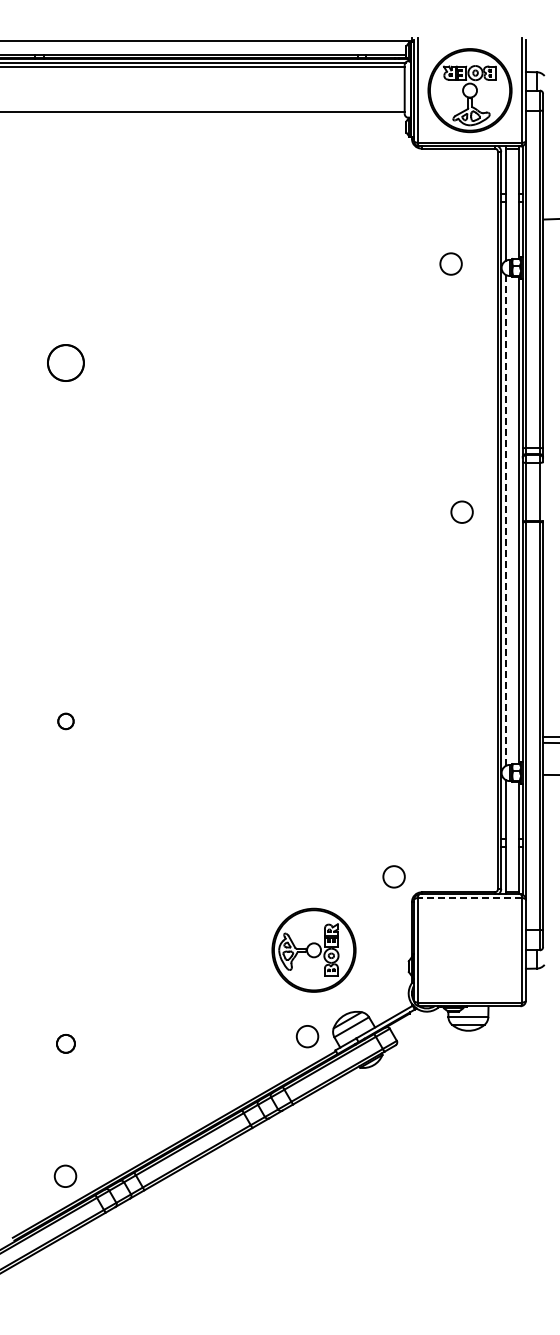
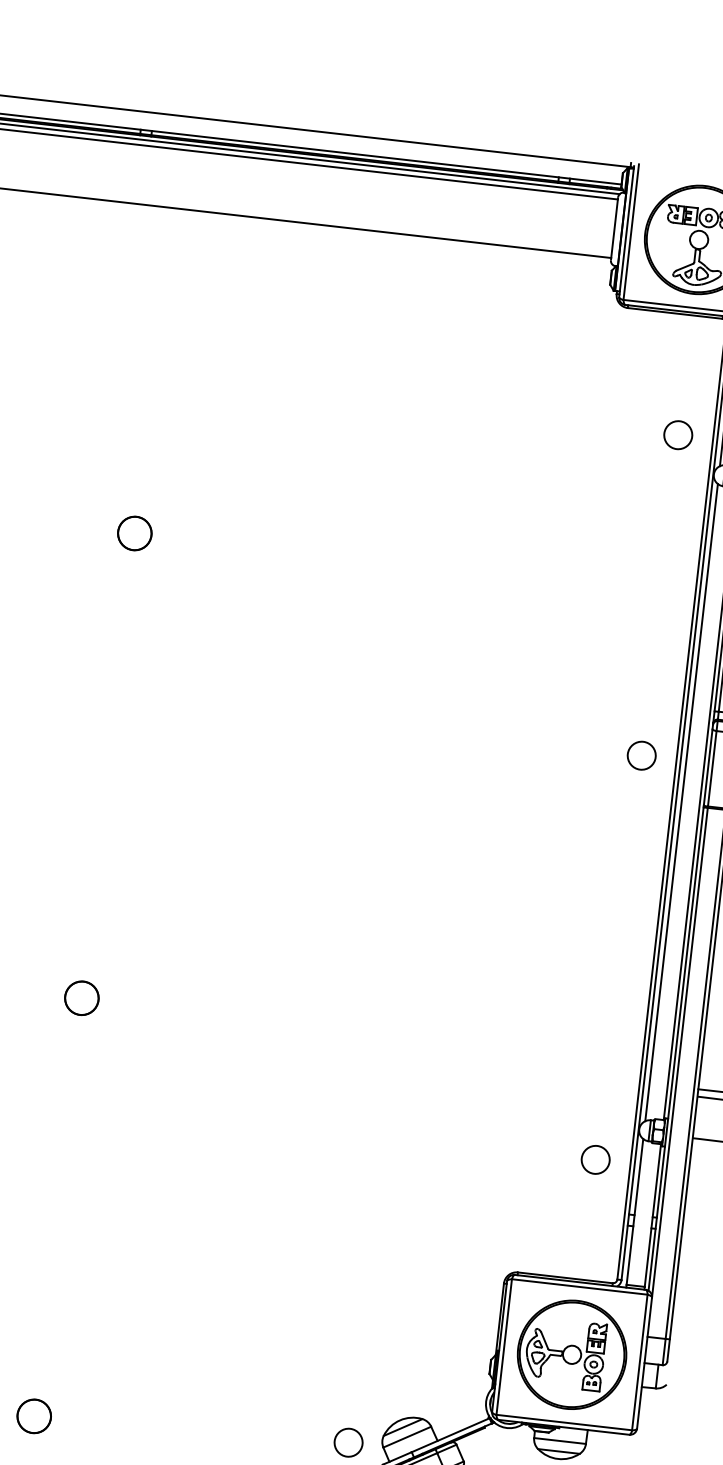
circle: (450, 263) -> (677, 434), moved
circle: (65, 362) -> (134, 532), size x0.71
circle: (461, 511) -> (641, 754), moved
line: (505, 520) -> (681, 802), dashed -> solid
part: (65, 721) -> (81, 998), size x1.67
circle: (393, 876) -> (594, 1159), moved
line: (469, 898) -> (579, 1287), dashed -> solid
part: (313, 949) -> (571, 1353), moved
circle: (65, 1043) -> (33, 1415), size x1.43

